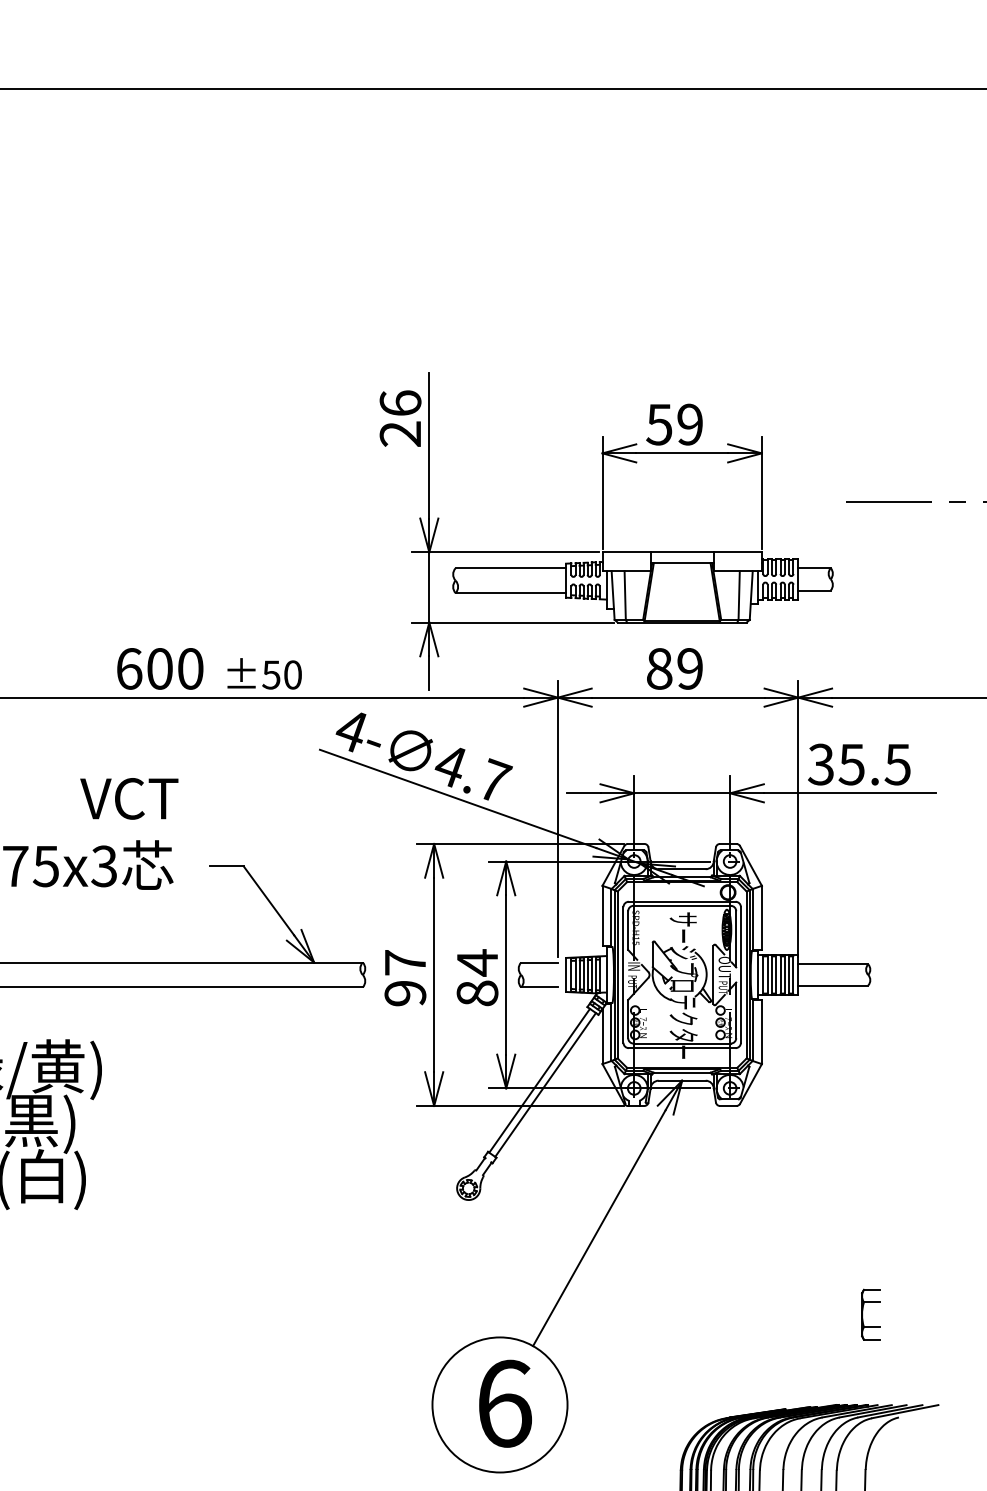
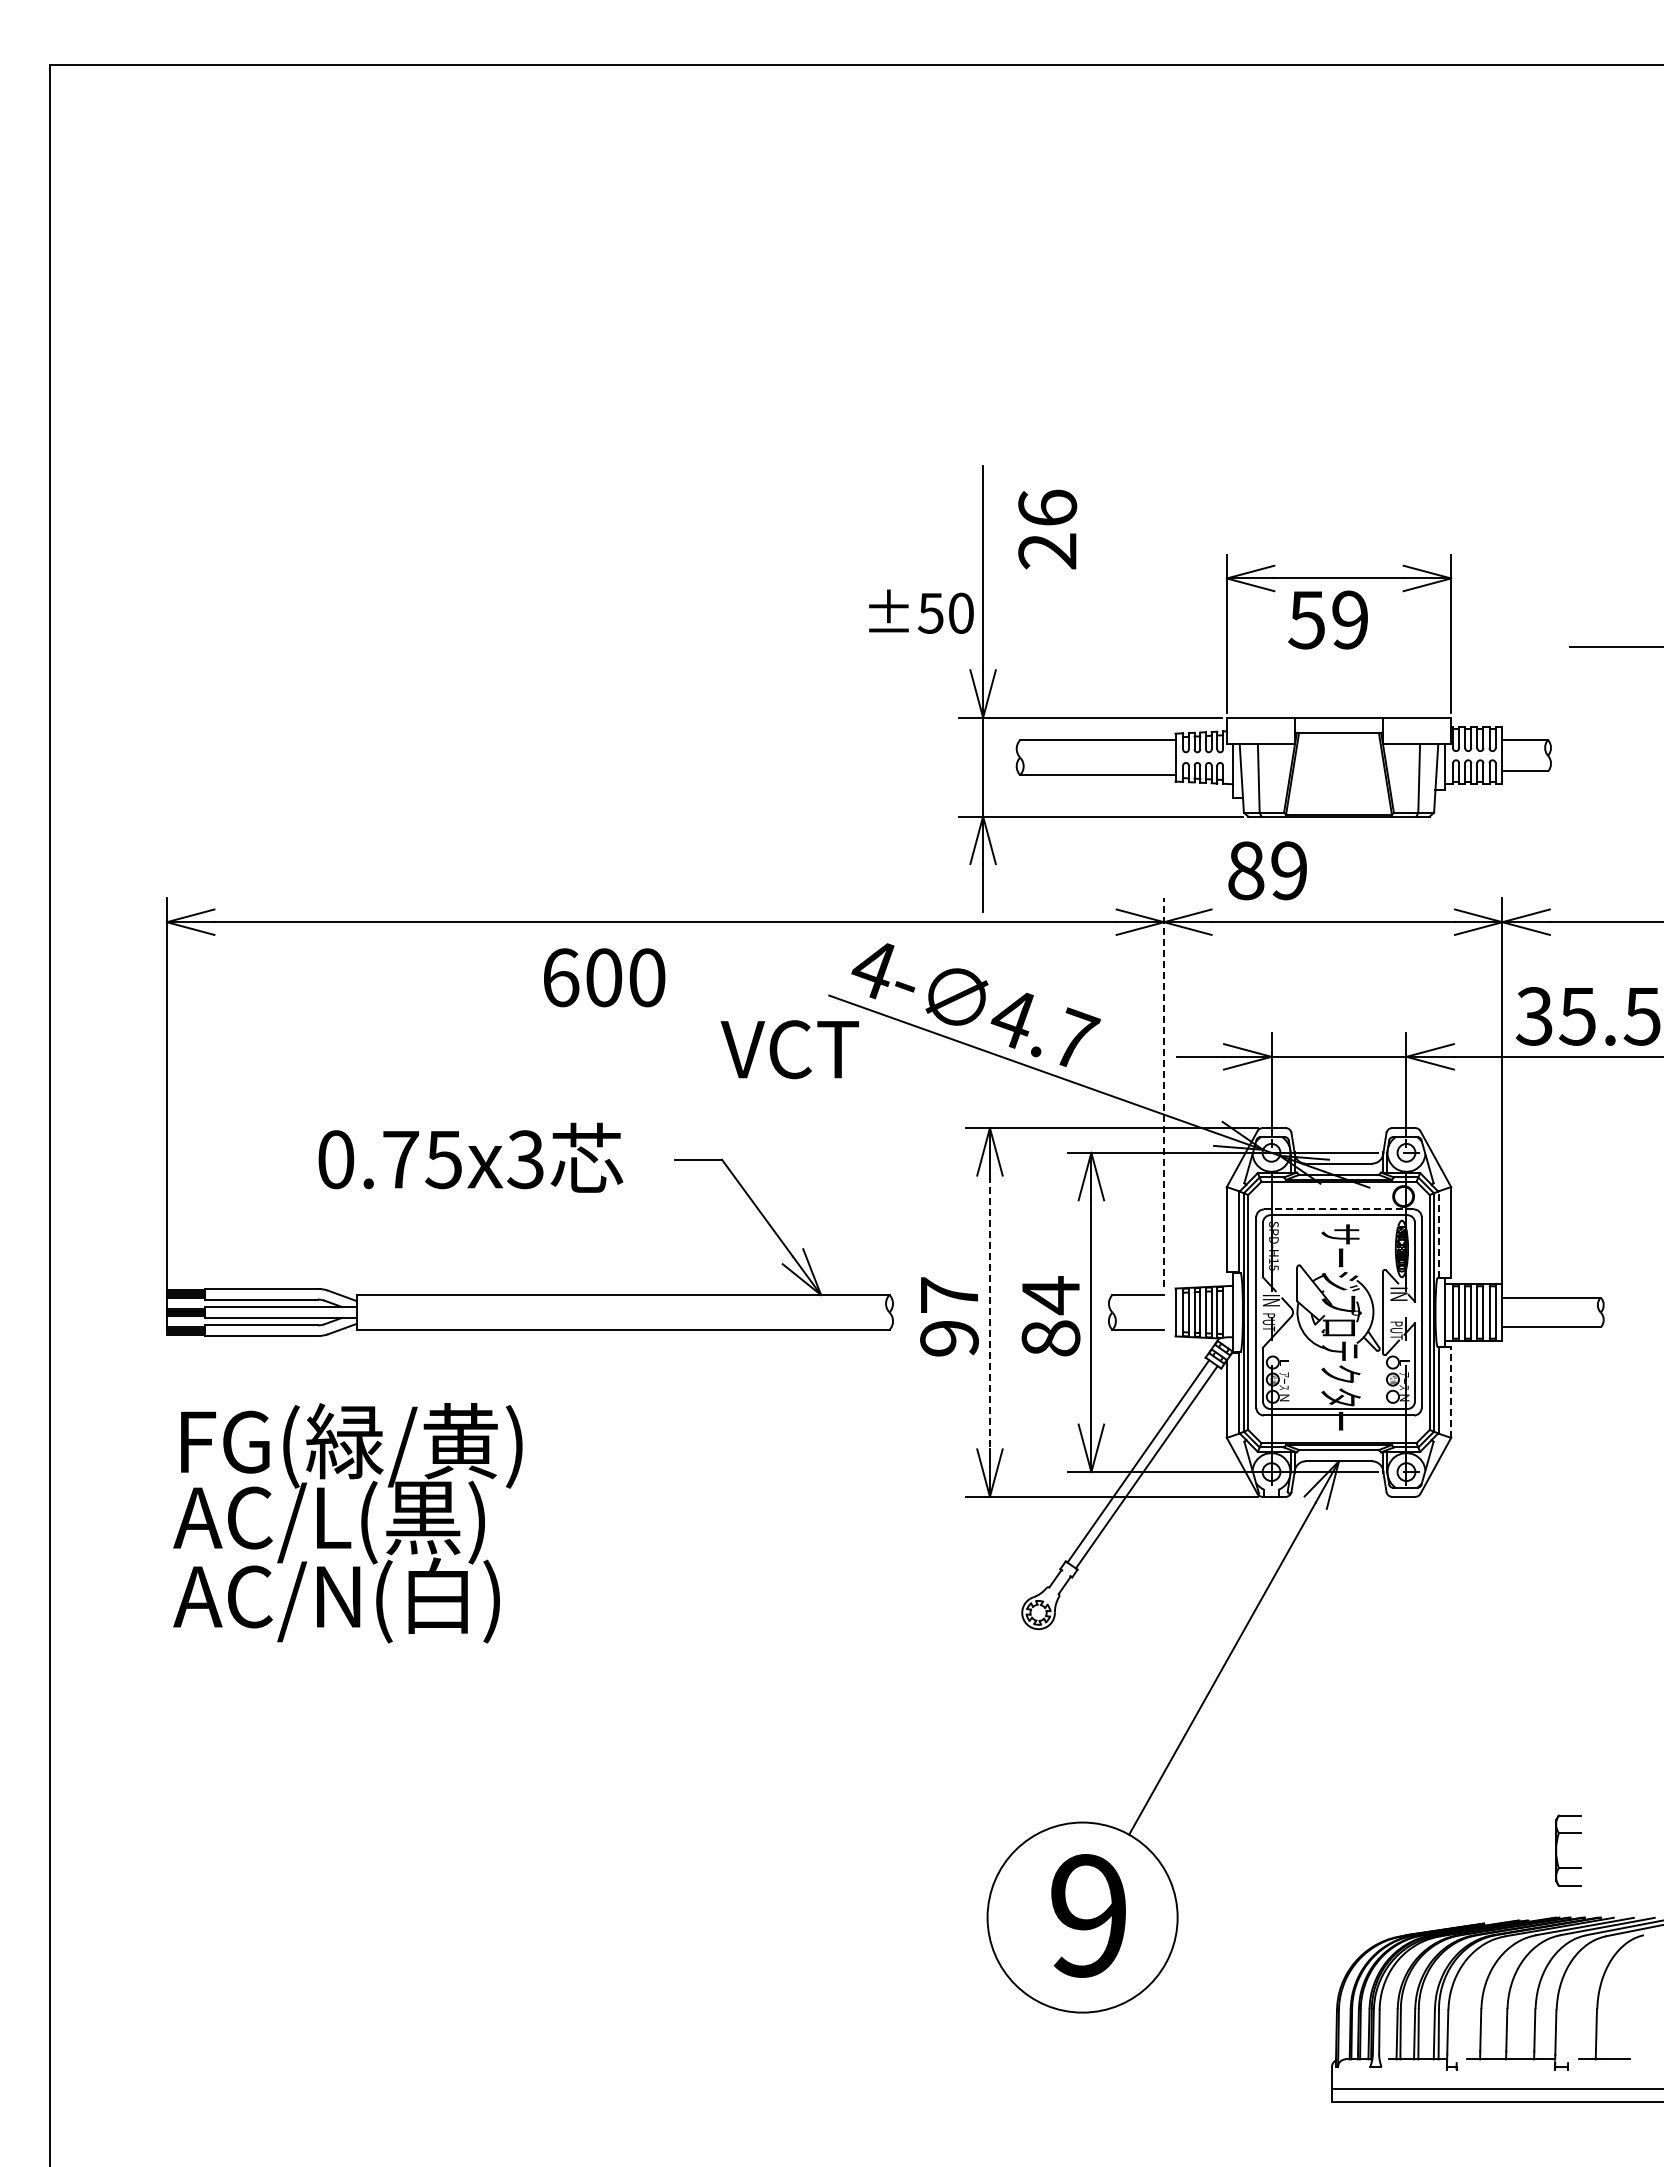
text: (400, 418) -> (1047, 529), moved
text: (674, 424) -> (1327, 619), moved
text: (160, 668) -> (604, 977), moved
text: (674, 668) -> (1267, 870), moved
text: (264, 673) -> (921, 611), moved
text: (128, 798) -> (789, 1049), moved
line: (558, 818) -> (1164, 1092), solid -> dashed
line: (681, 901) -> (1338, 1209), solid -> dashed
line: (752, 918) -> (1438, 1233), solid -> dashed
text: (724, 967) -> (1398, 1302), OUT -> IN
line: (433, 974) -> (989, 1312), solid -> dashed
line: (762, 1031) -> (1451, 1392), solid -> dashed
part: (863, 1314) -> (1557, 1850), moved
text: (504, 1403) -> (1089, 1915), 6 -> 9

